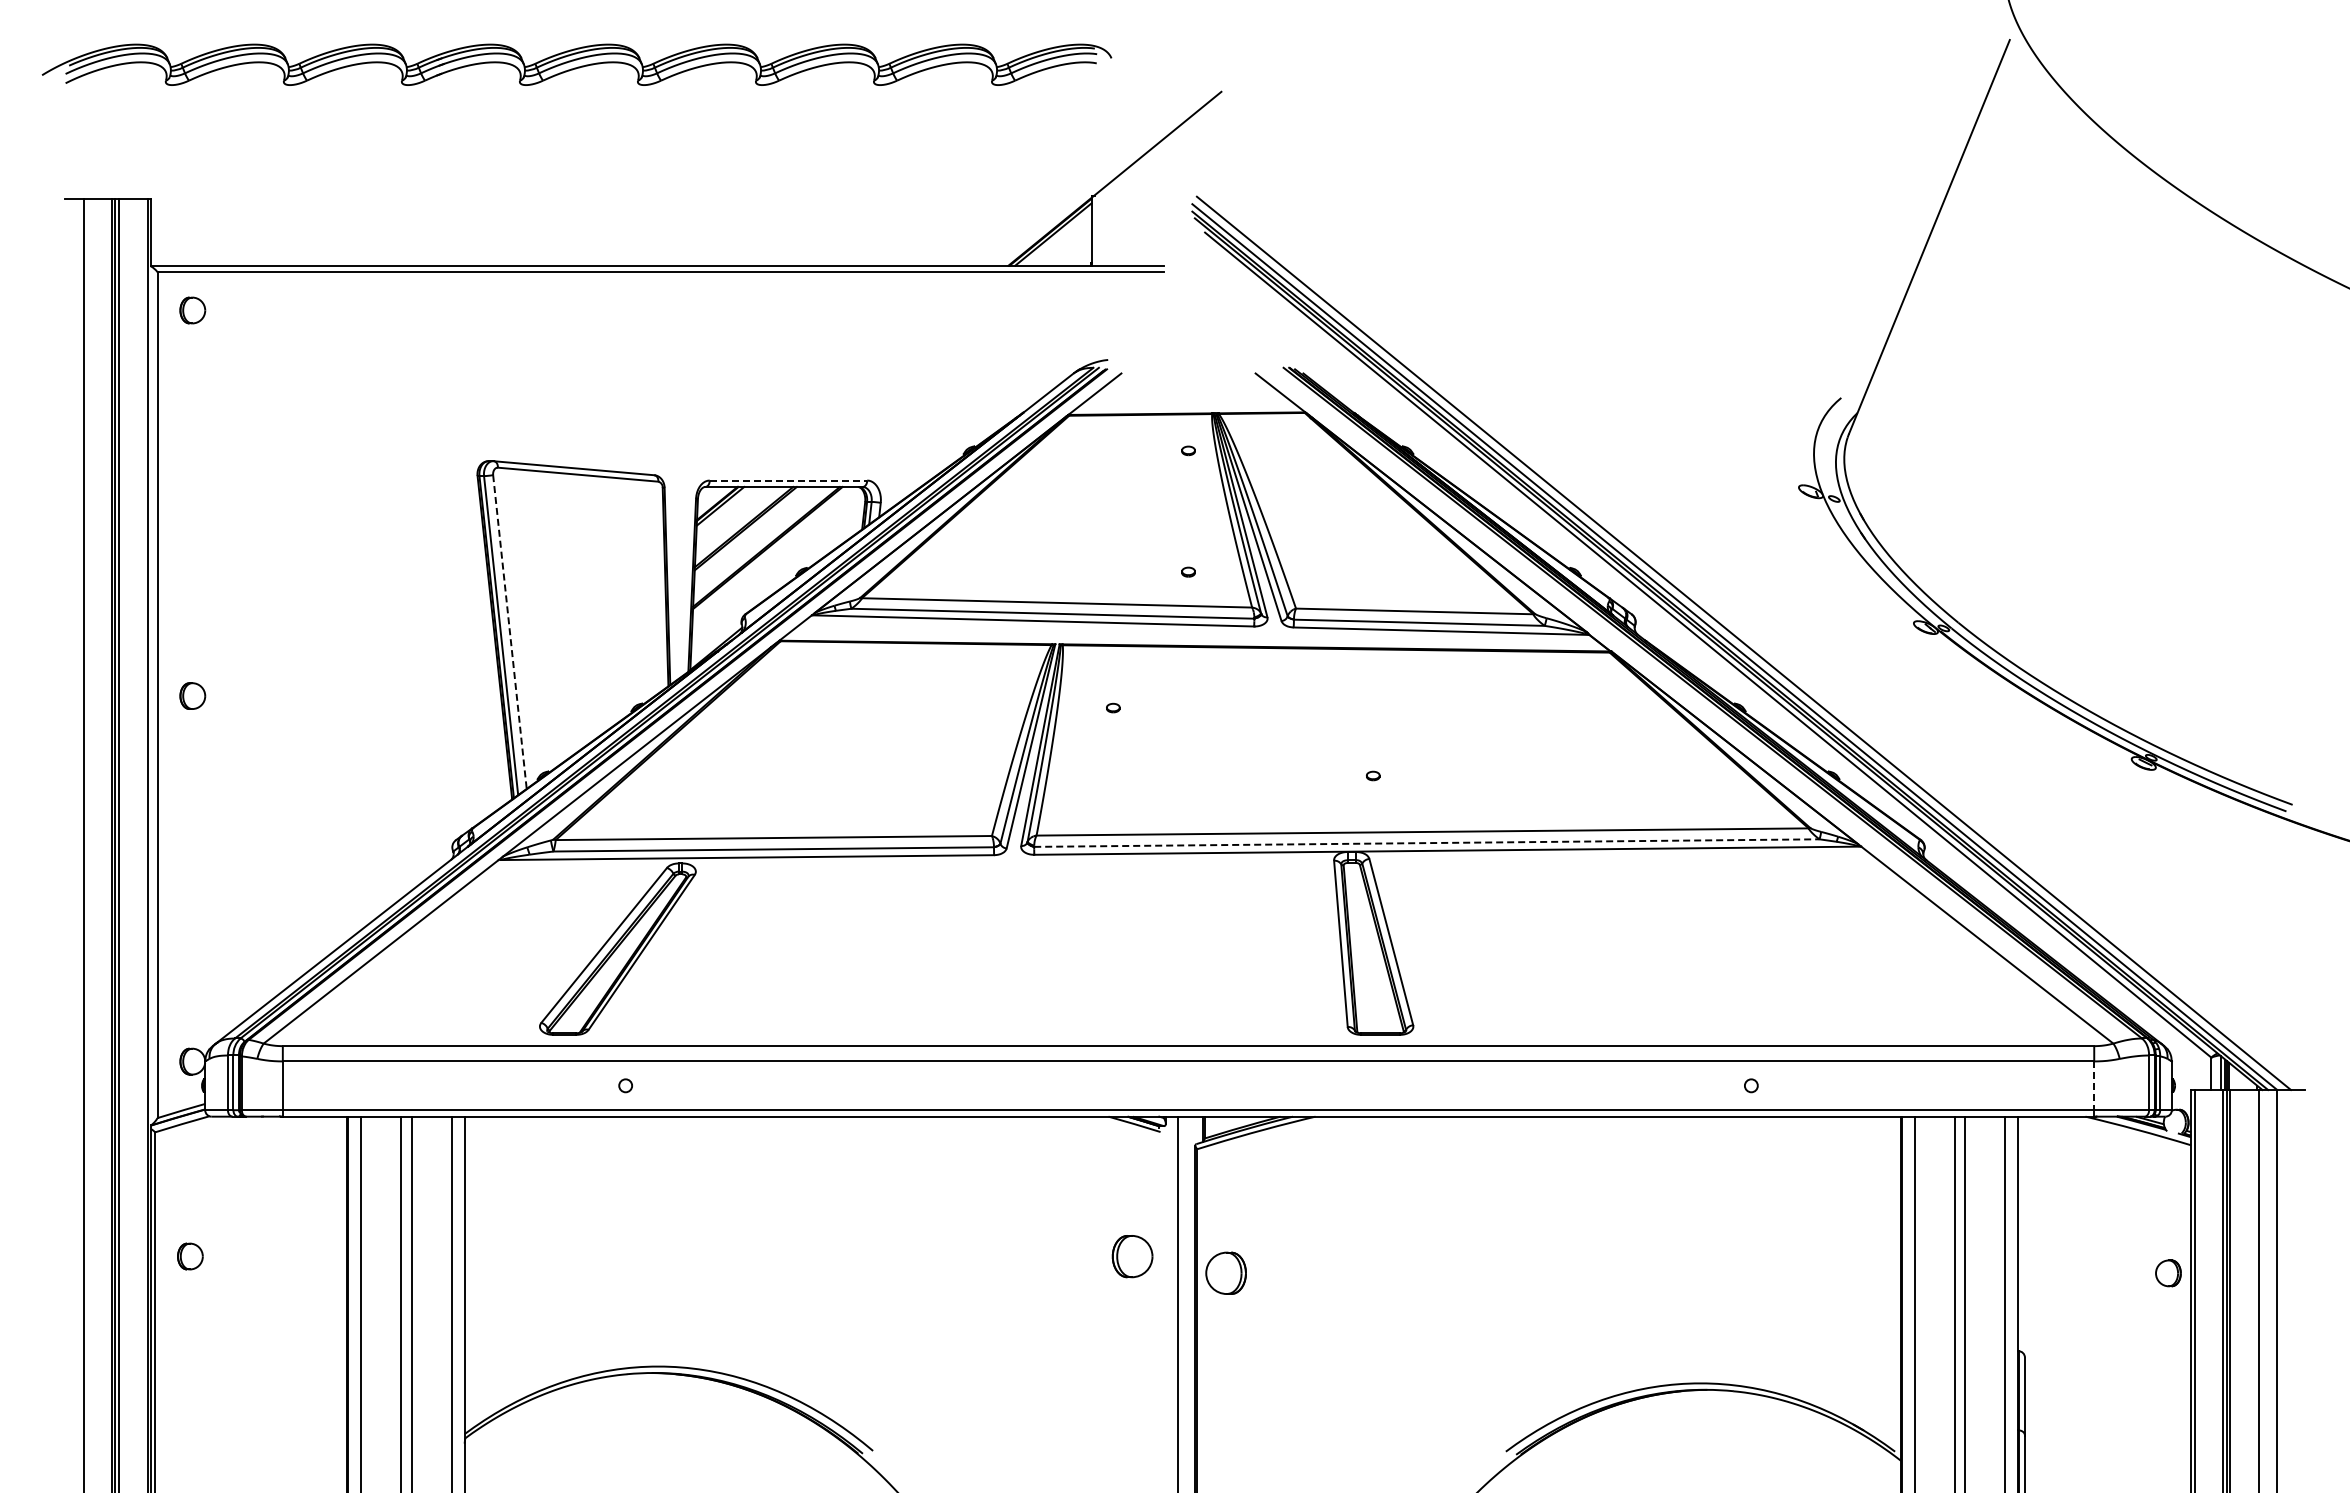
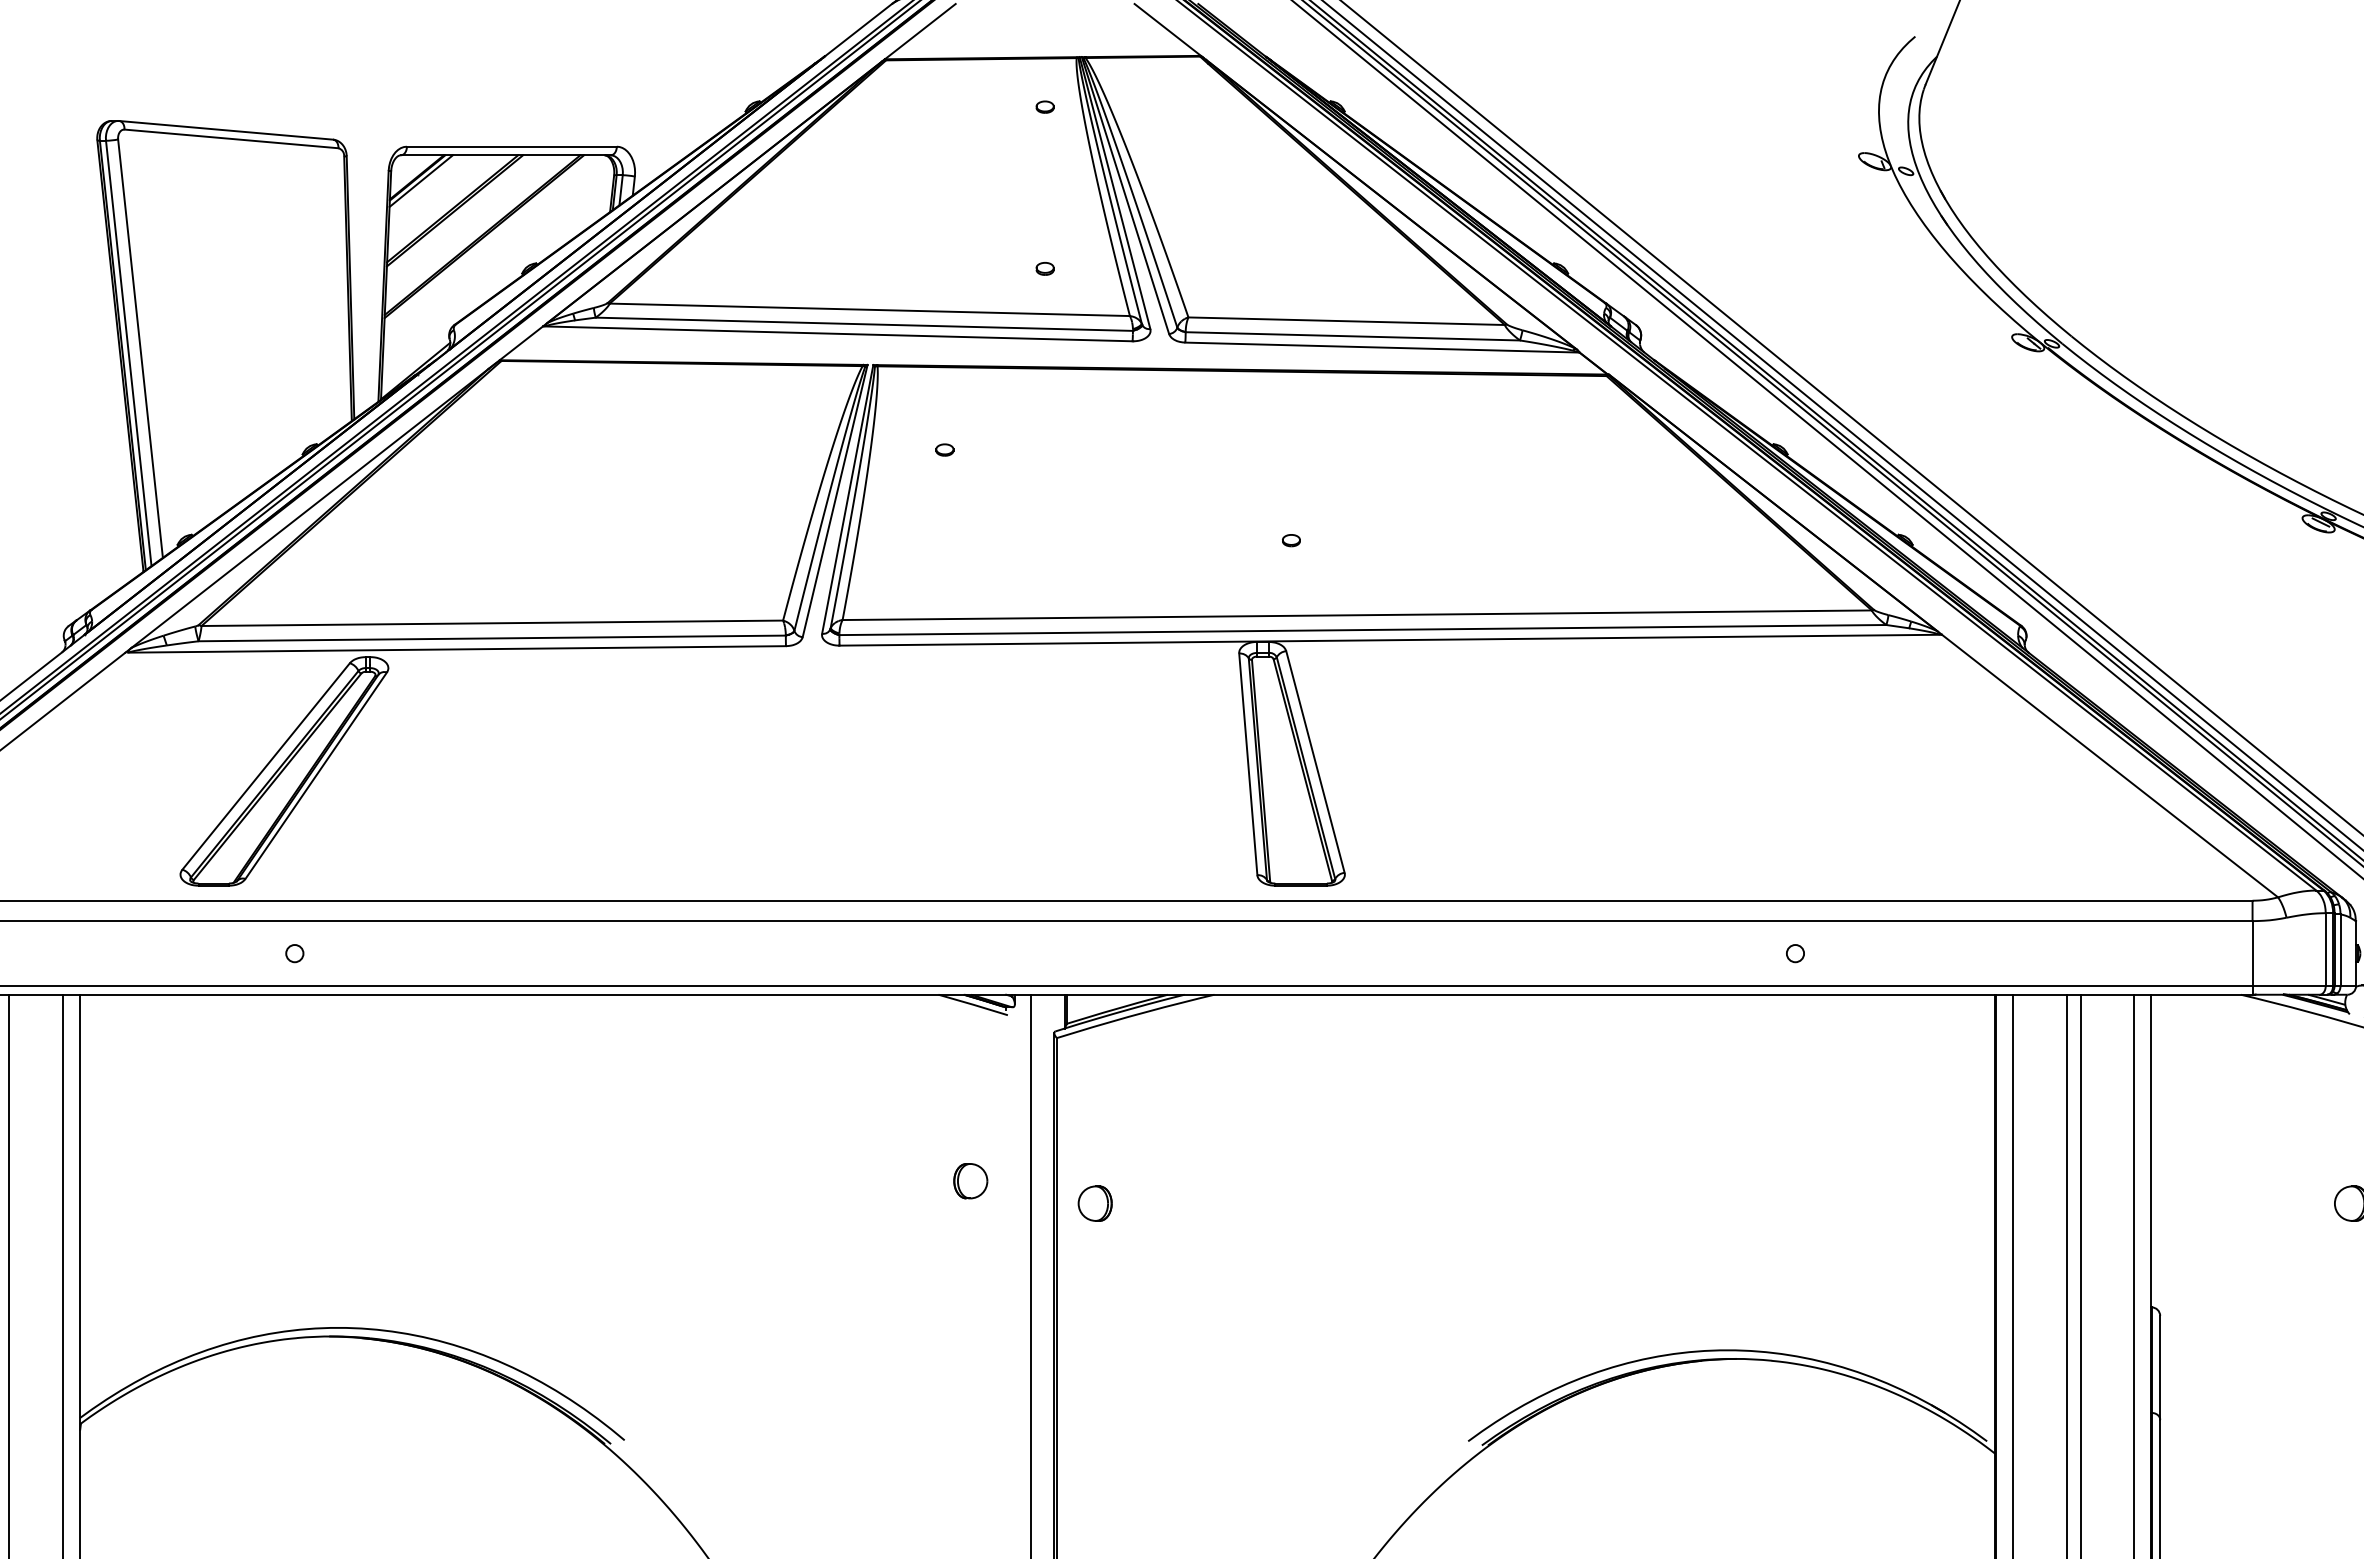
line: (788, 480) -> (511, 146), dashed -> solid
line: (509, 632) -> (139, 349), dashed -> solid
line: (1426, 843) -> (1362, 630), dashed -> solid
line: (2094, 1086) -> (2252, 954), dashed -> solid
part: (1132, 1256) -> (970, 1181), size x0.62
part: (1225, 1273) -> (1094, 1203), size x0.62

